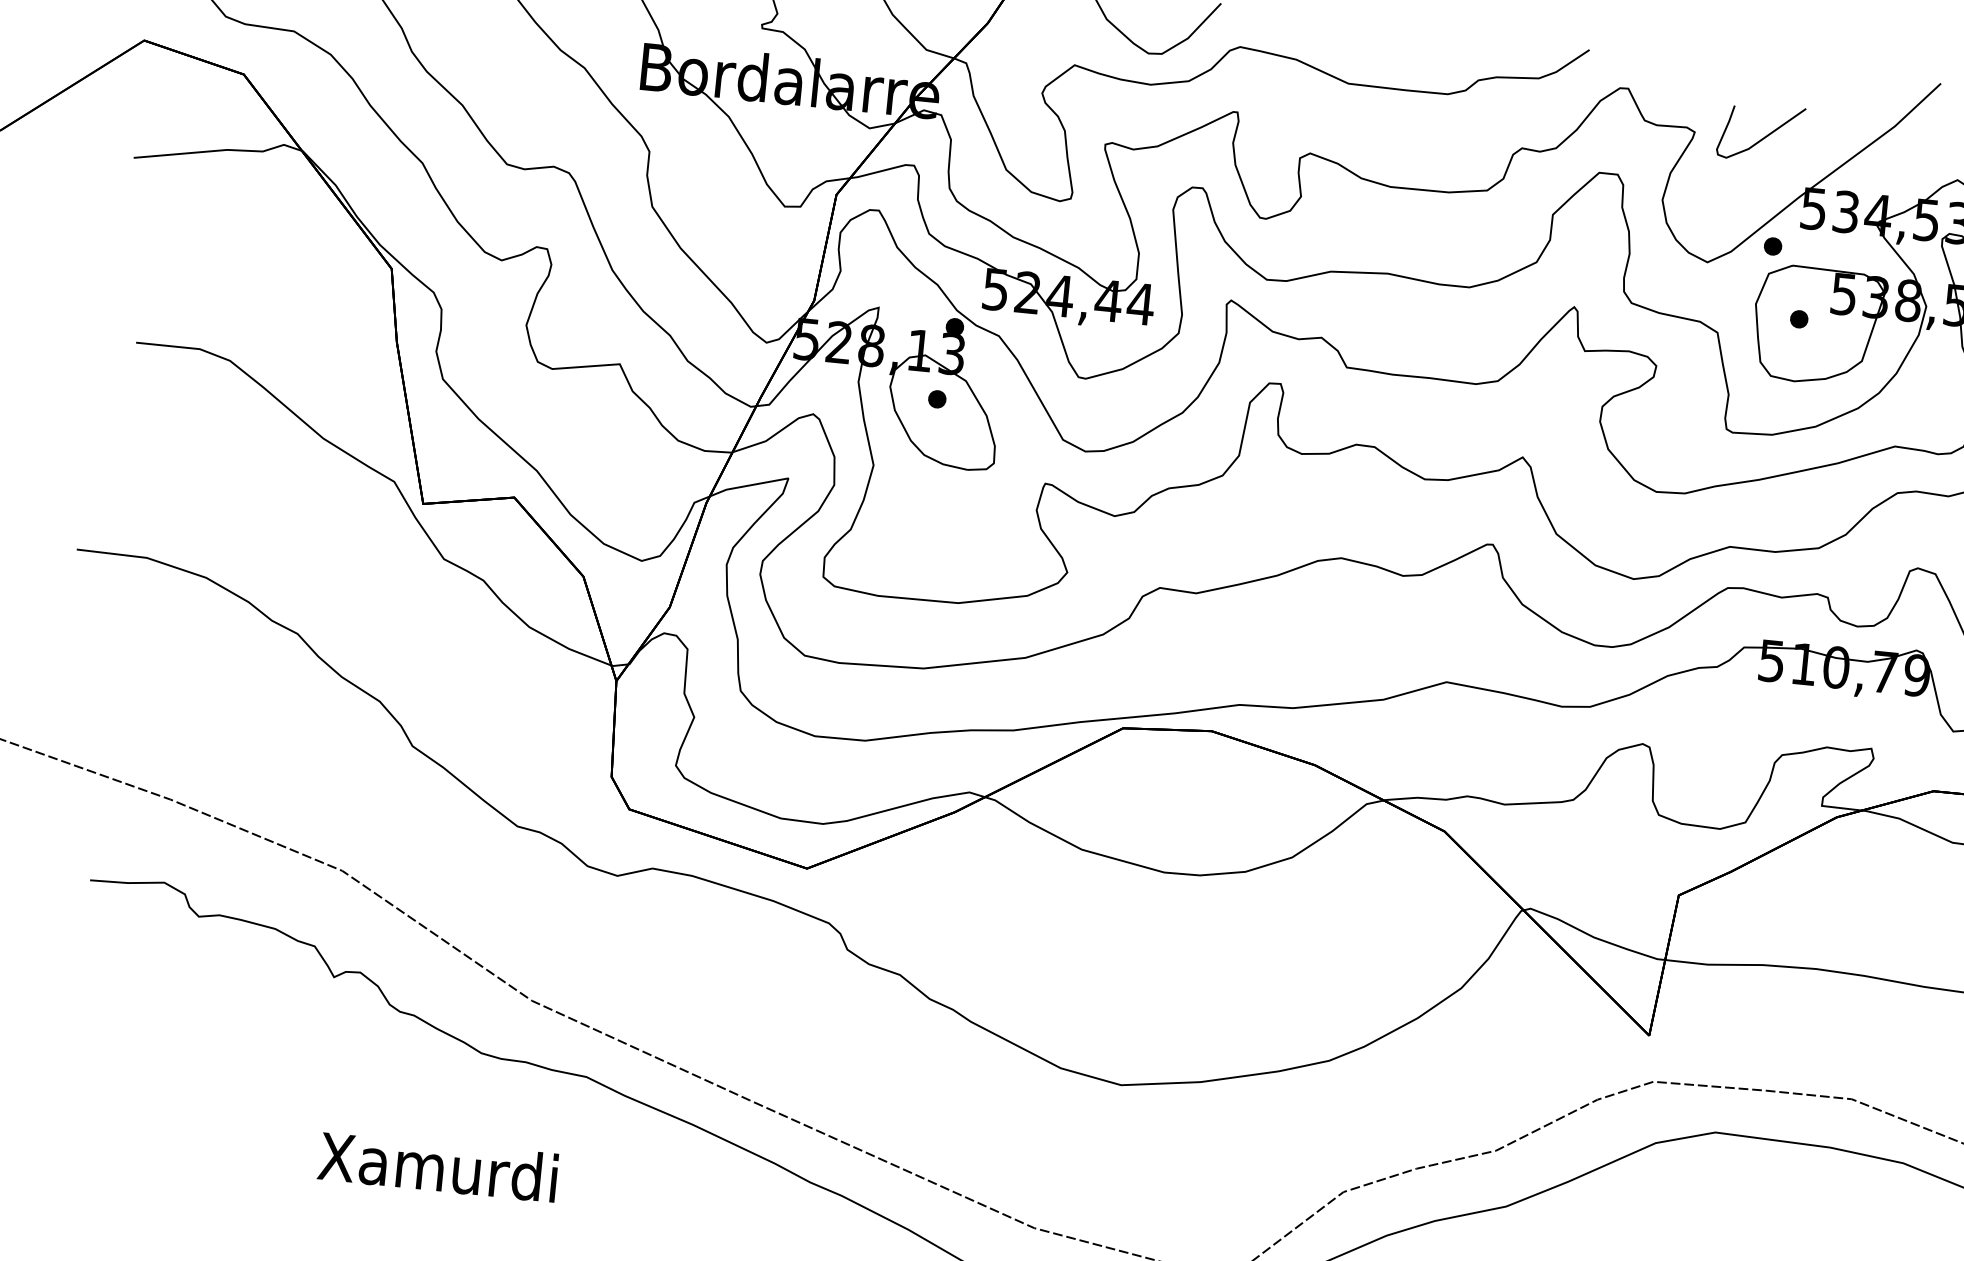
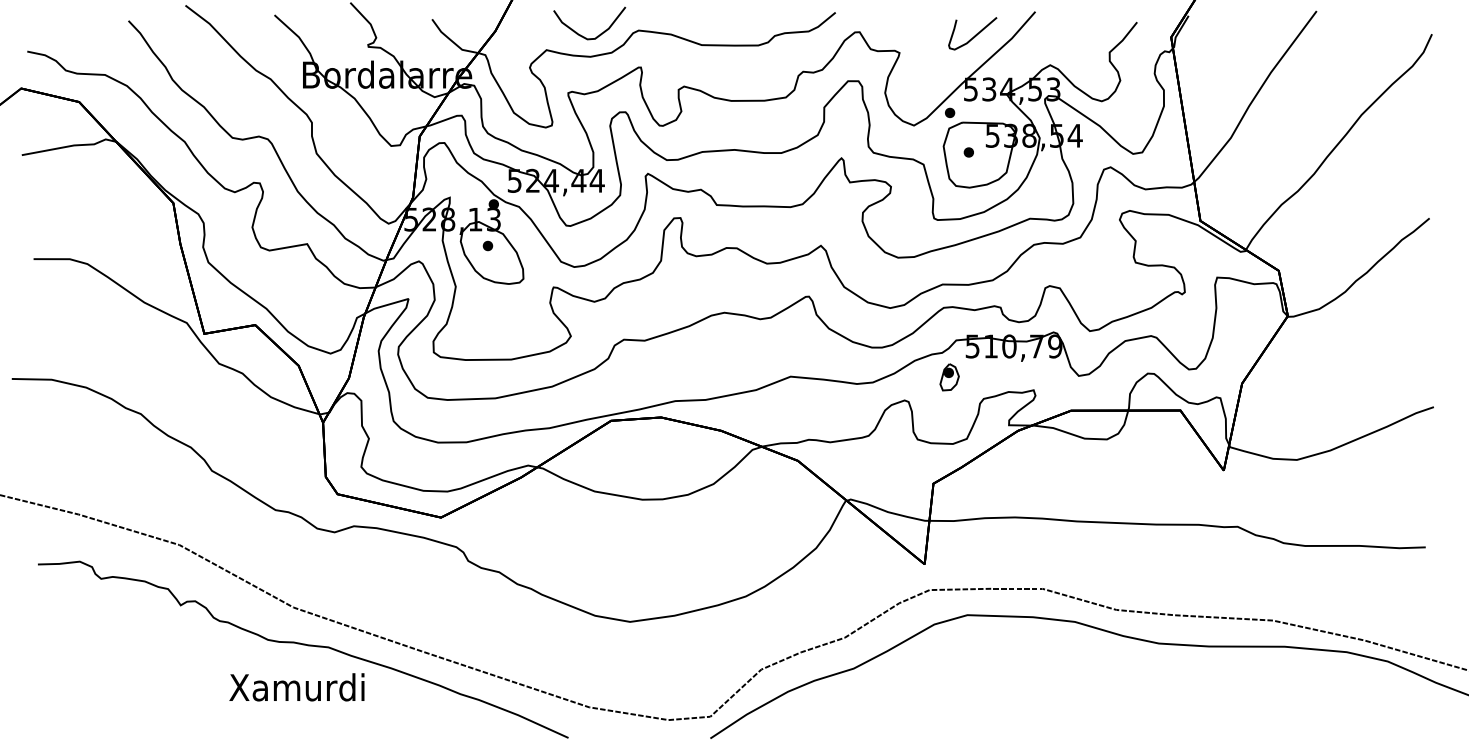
curve: (1763, 136) -> (974, 35), moved
part: (1725, 711) -> (949, 377), added
text: (437, 1167) -> (296, 687), moved

